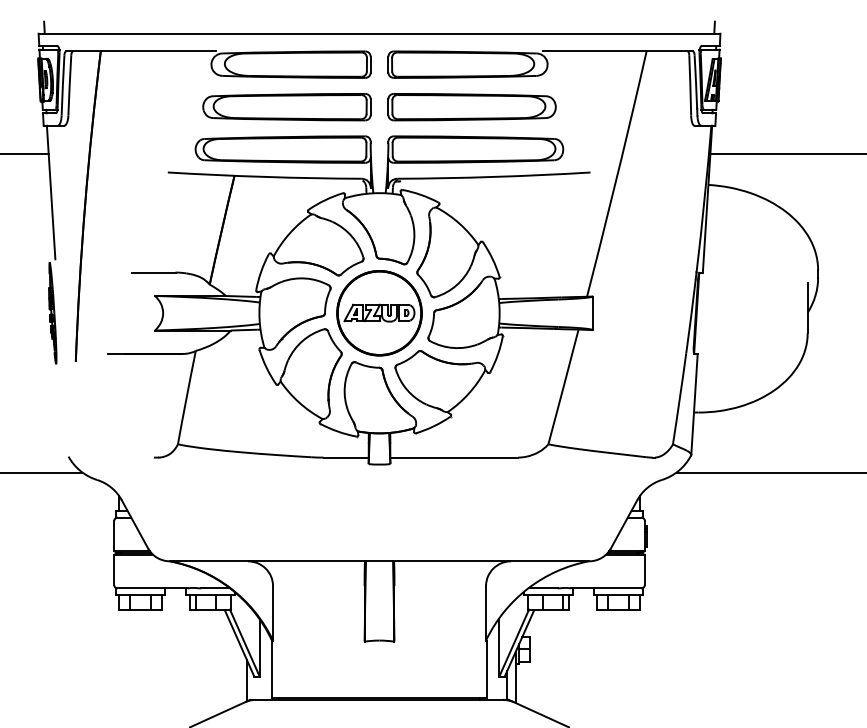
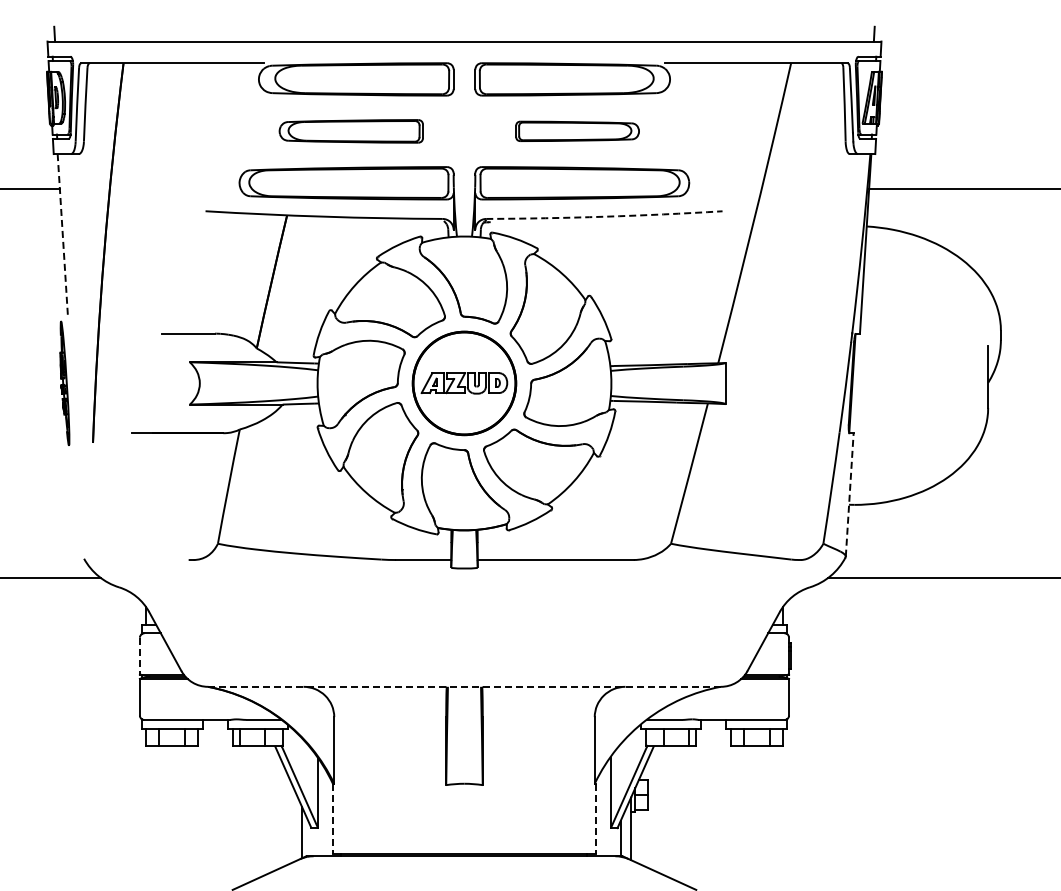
part: (287, 107) -> (351, 131), size x0.7
part: (471, 107) -> (577, 131), size x0.6
arc: (494, 176) -> (604, 216), solid -> dashed
line: (50, 192) -> (62, 235), solid -> dashed
line: (694, 404) -> (849, 494), solid -> dashed
line: (113, 536) -> (139, 656), solid -> dashed
line: (379, 561) -> (464, 686), solid -> dashed
line: (271, 668) -> (332, 818), solid -> dashed
line: (487, 668) -> (596, 818), solid -> dashed

